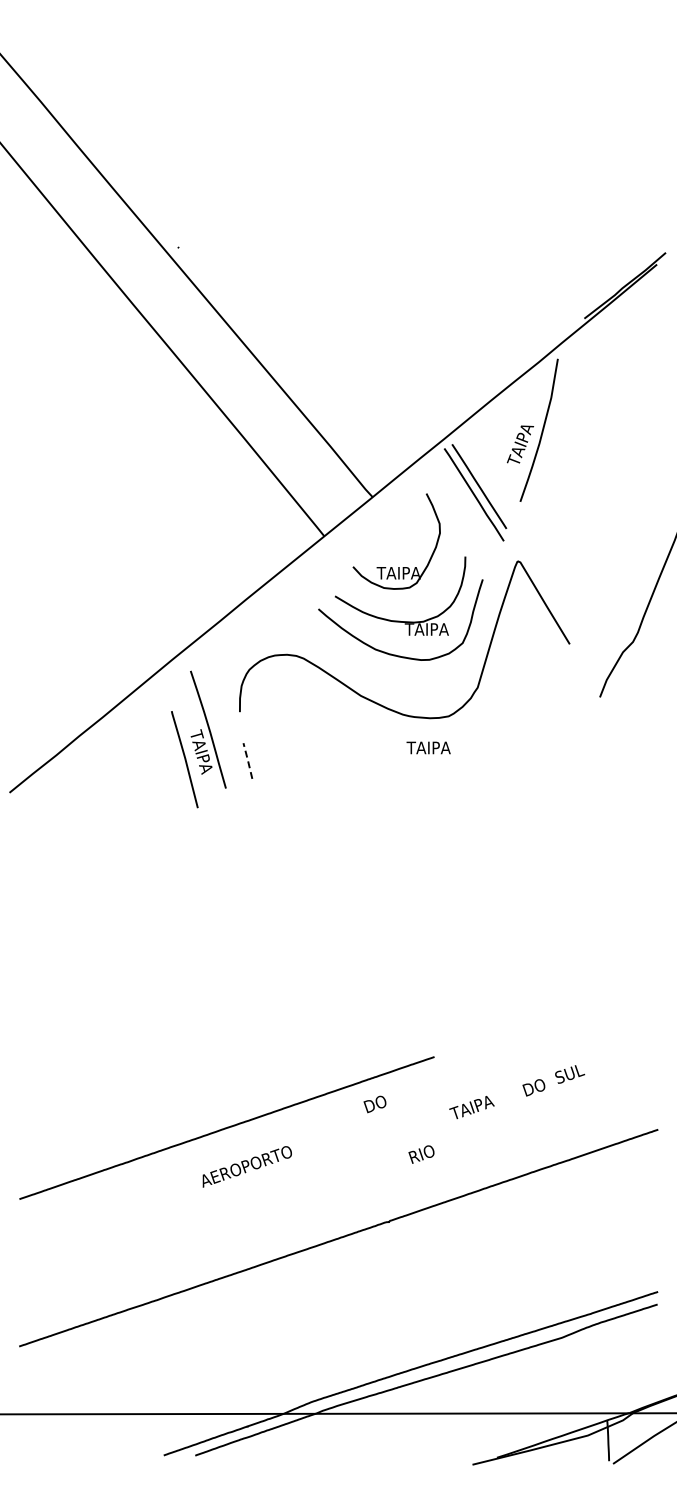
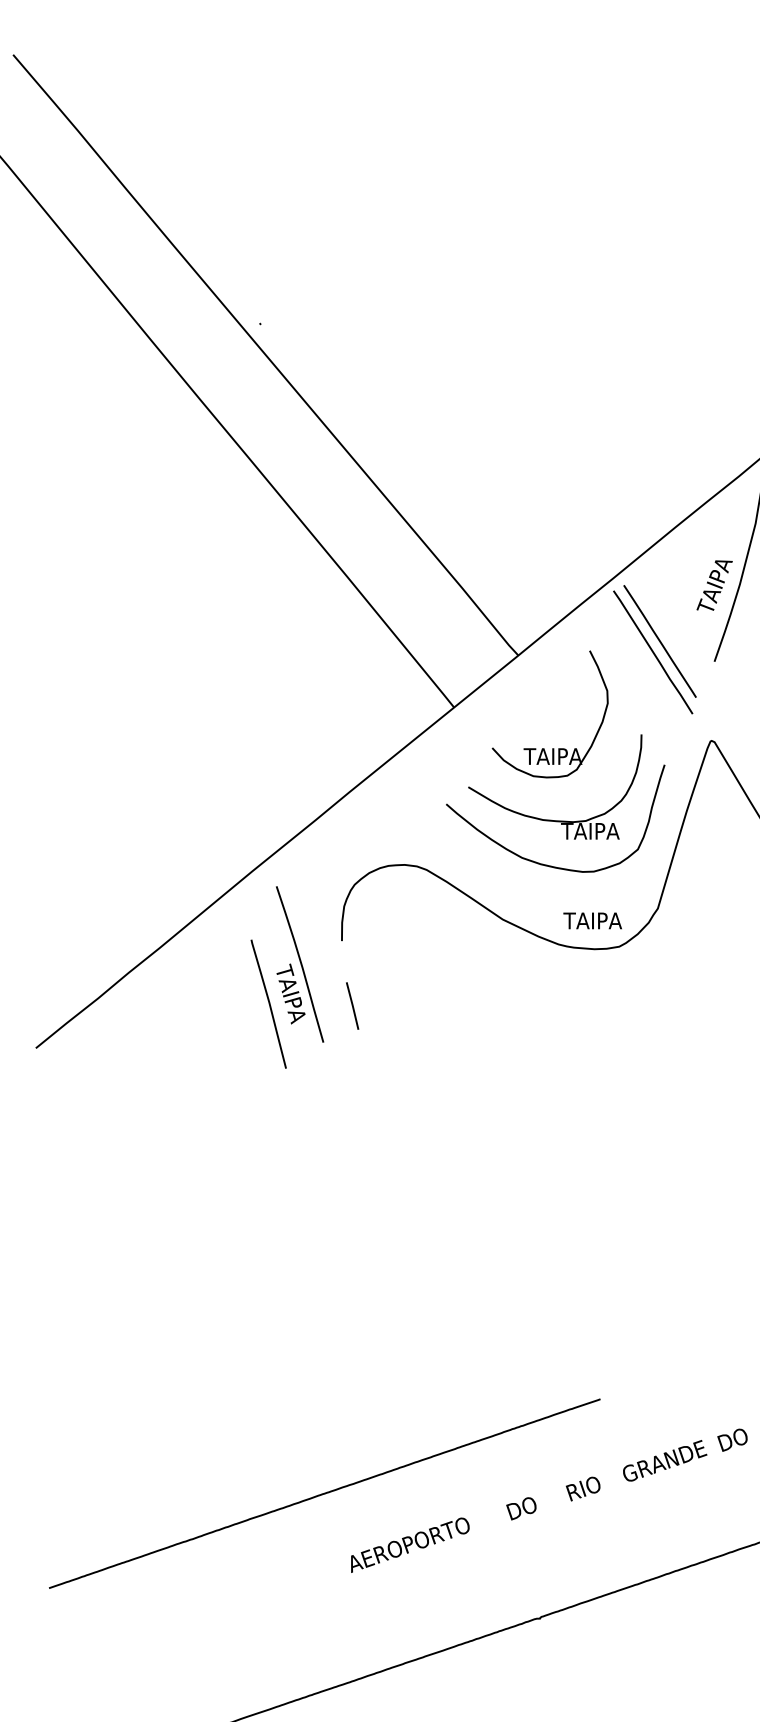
text: (428, 747) -> (592, 920), moved
line: (248, 760) -> (353, 1005), dashed -> solid
text: (481, 1103) -> (662, 1461), TAIPA -> GRANDE
text: (374, 1104) -> (520, 1508), moved
text: (421, 1154) -> (583, 1488), moved
text: (246, 1166) -> (409, 1544), moved

